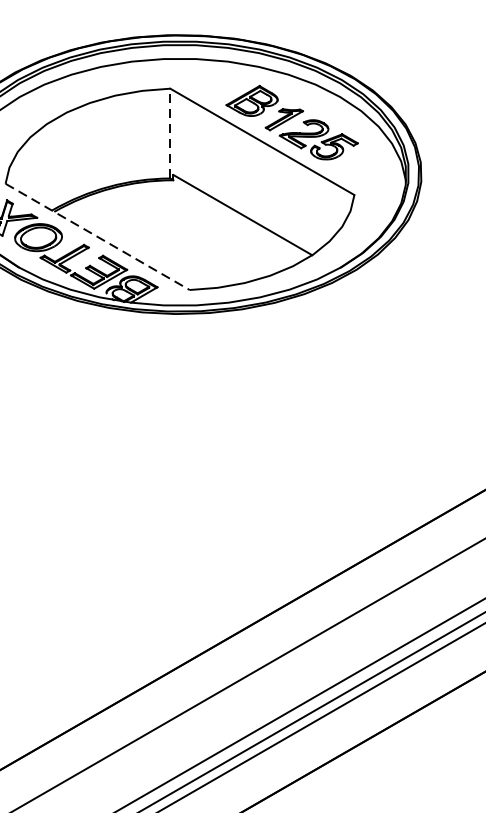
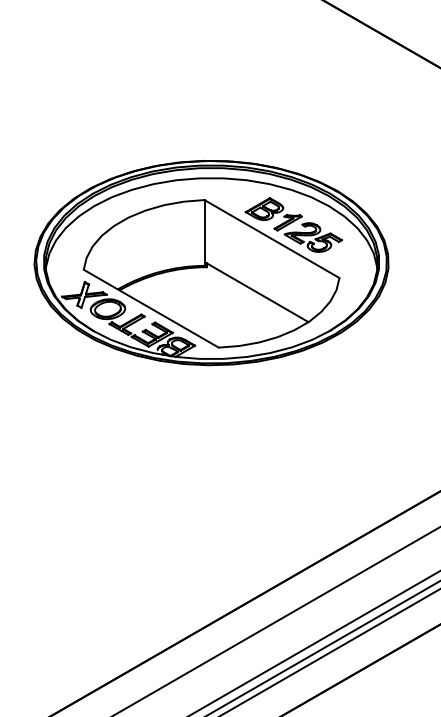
line: (170, 132) -> (204, 232), dashed -> solid
line: (97, 236) -> (151, 308), dashed -> solid

